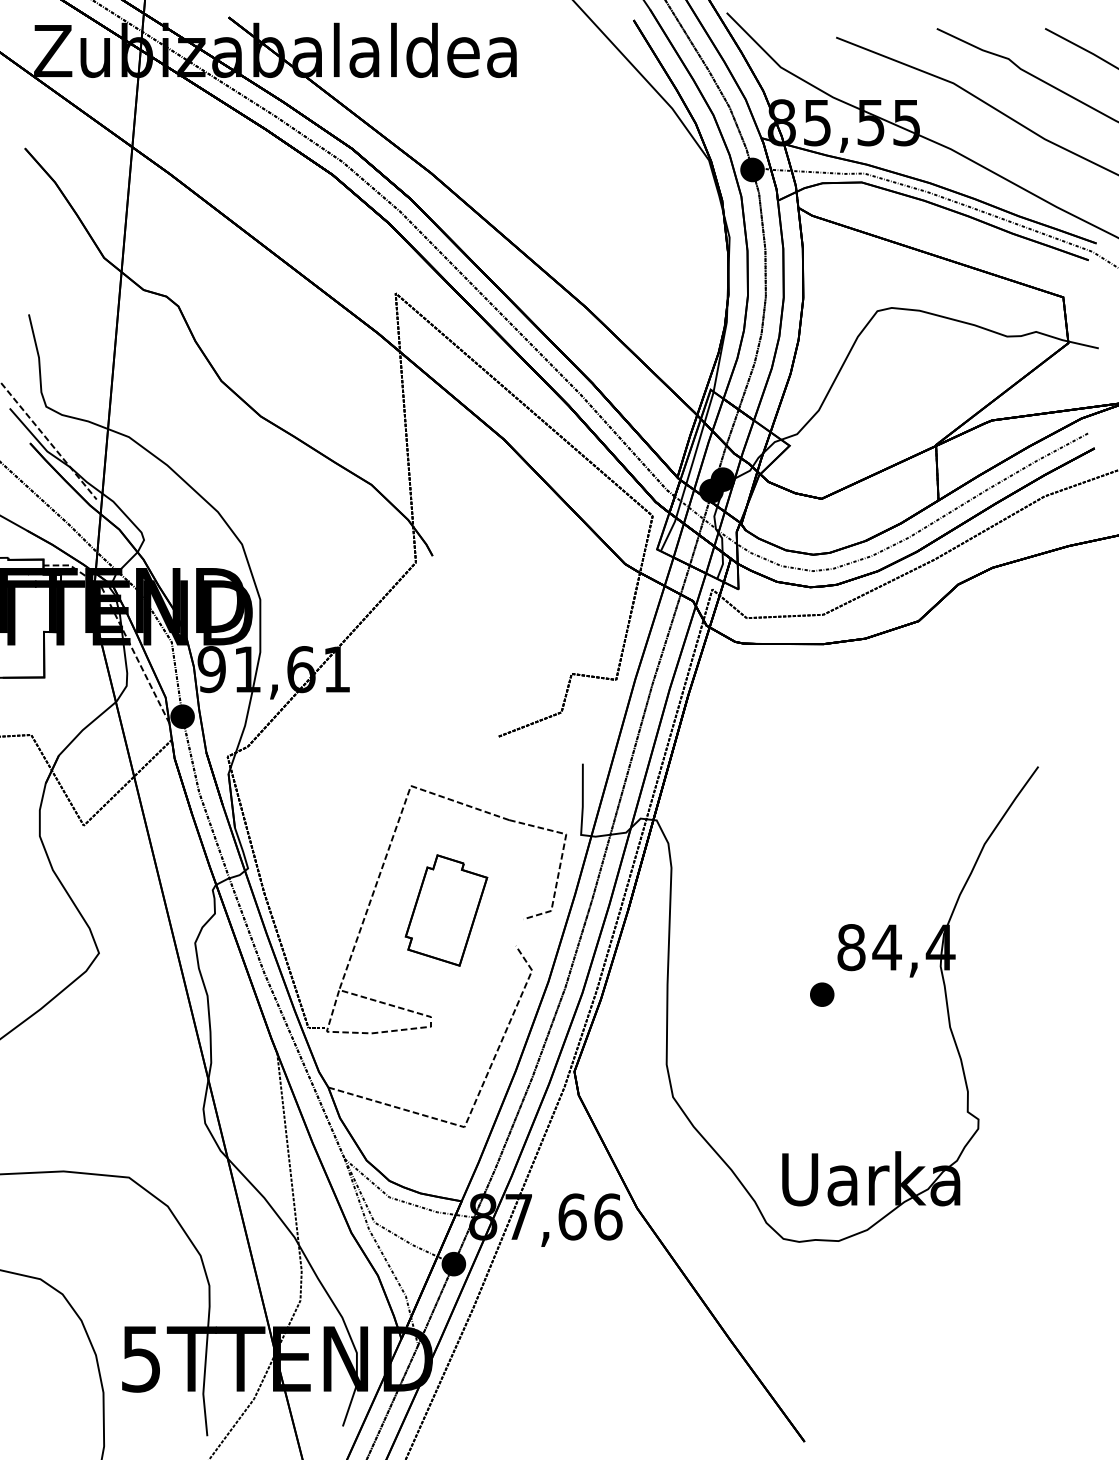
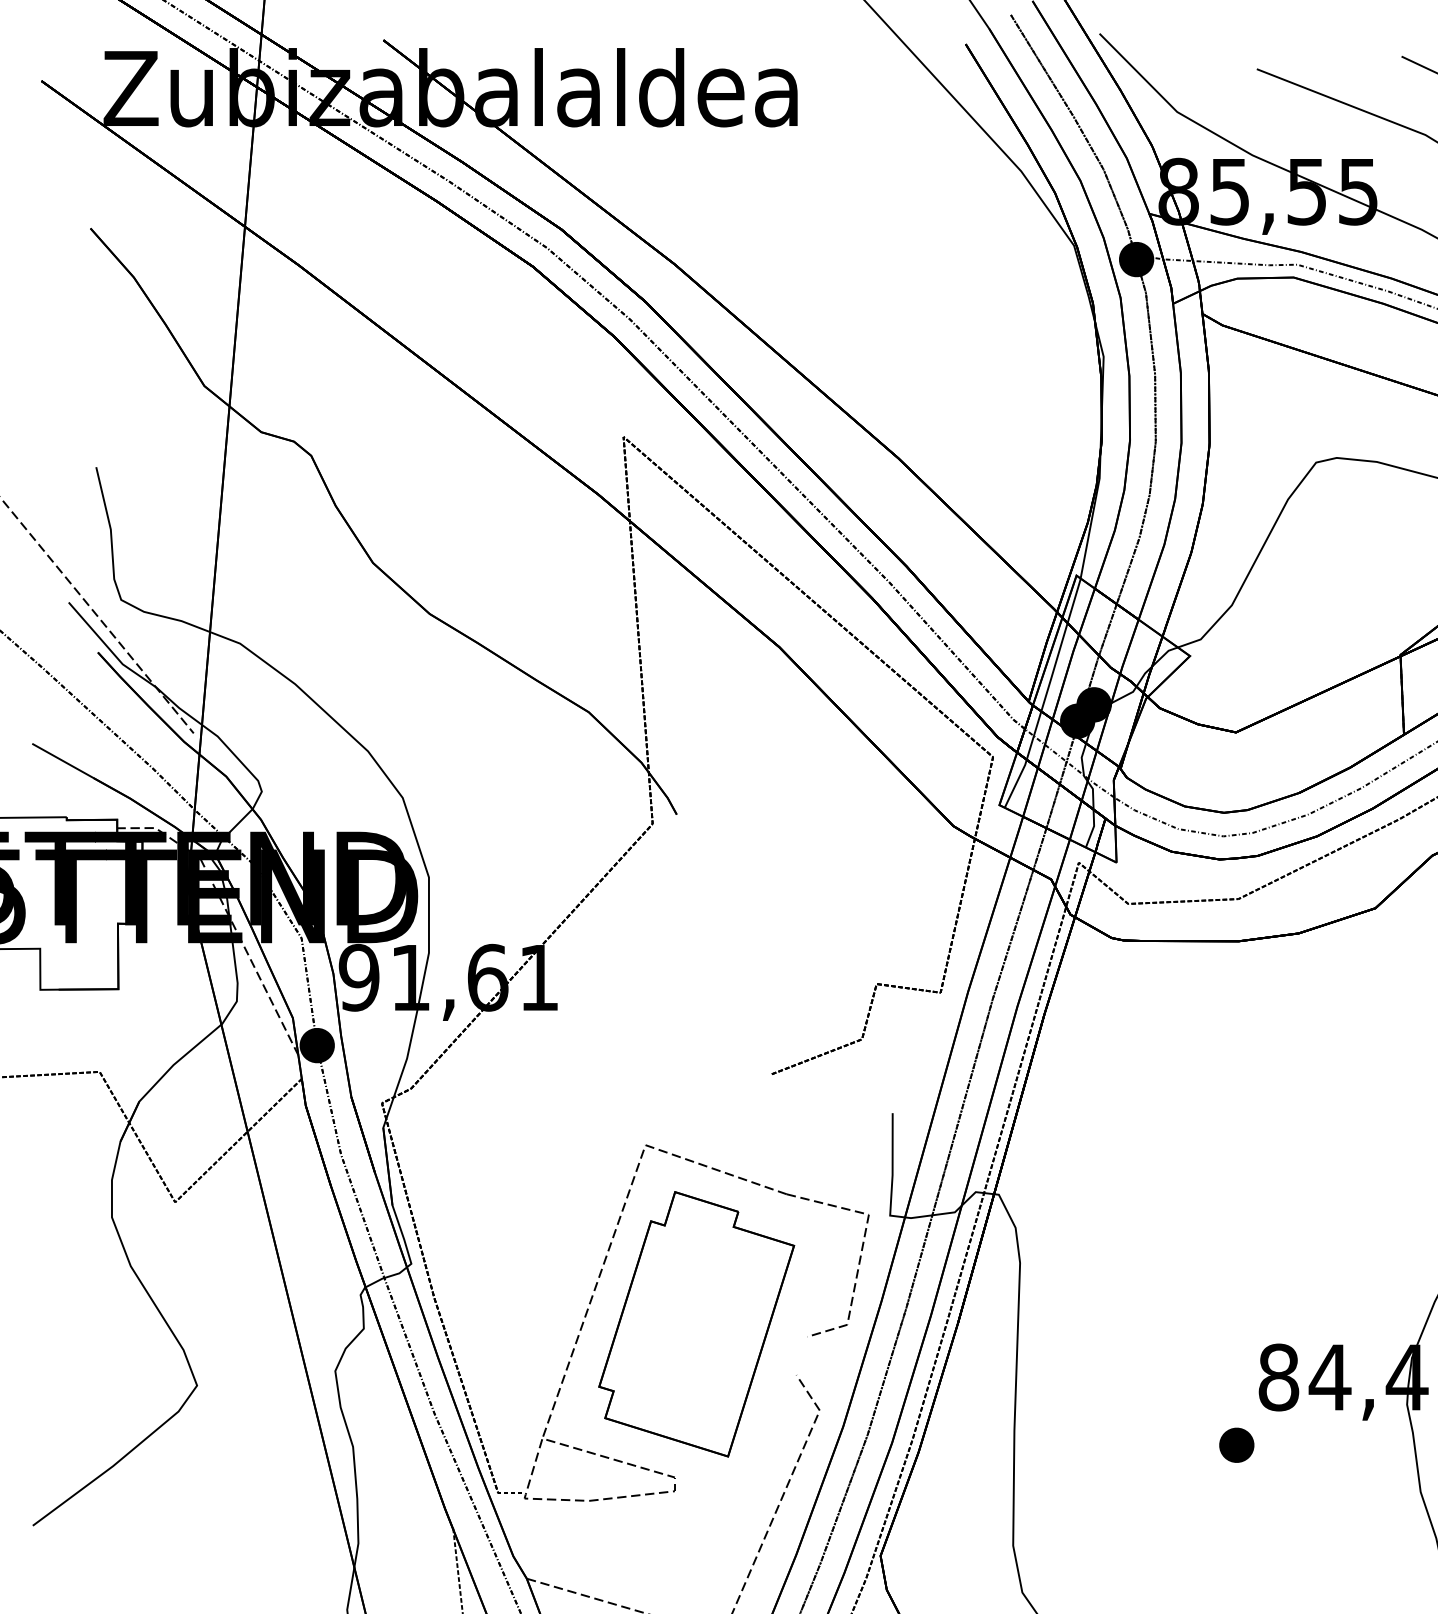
part: (446, 910) -> (696, 1324), size x1.67

